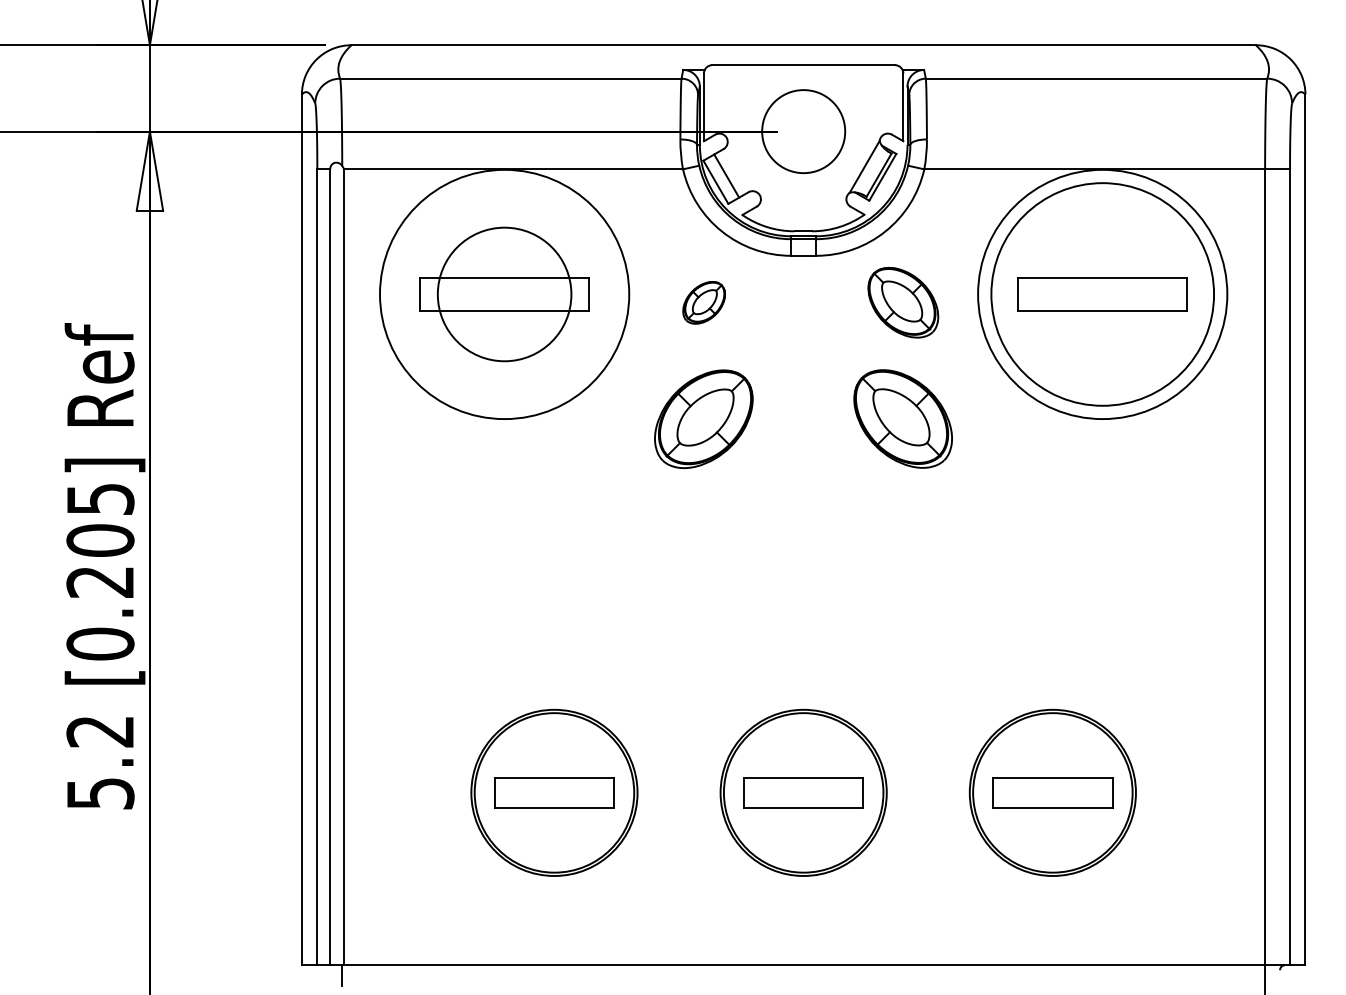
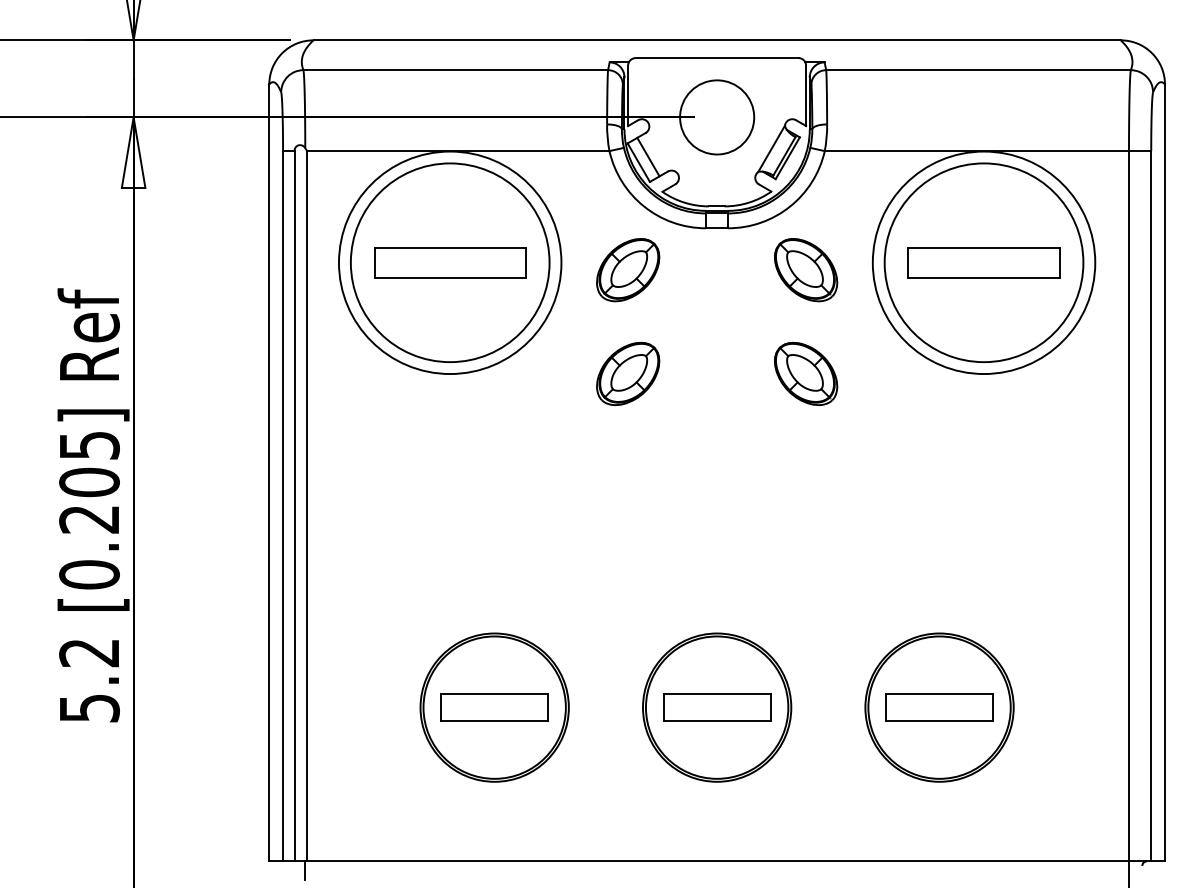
circle: (503, 294) -> (449, 262), size x1.67
part: (704, 303) -> (628, 270), size x1.67
part: (704, 418) -> (628, 373), size x0.71
part: (903, 418) -> (806, 373), size x0.71

